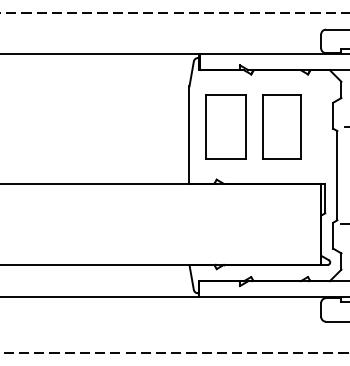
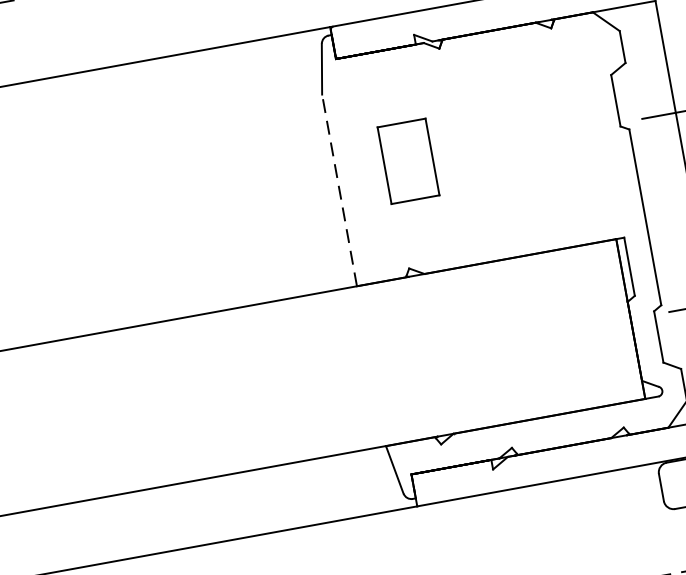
part: (225, 126) -> (407, 160), size x0.6
part: (281, 126) -> (517, 140), removed
line: (189, 135) -> (339, 191), solid -> dashed

